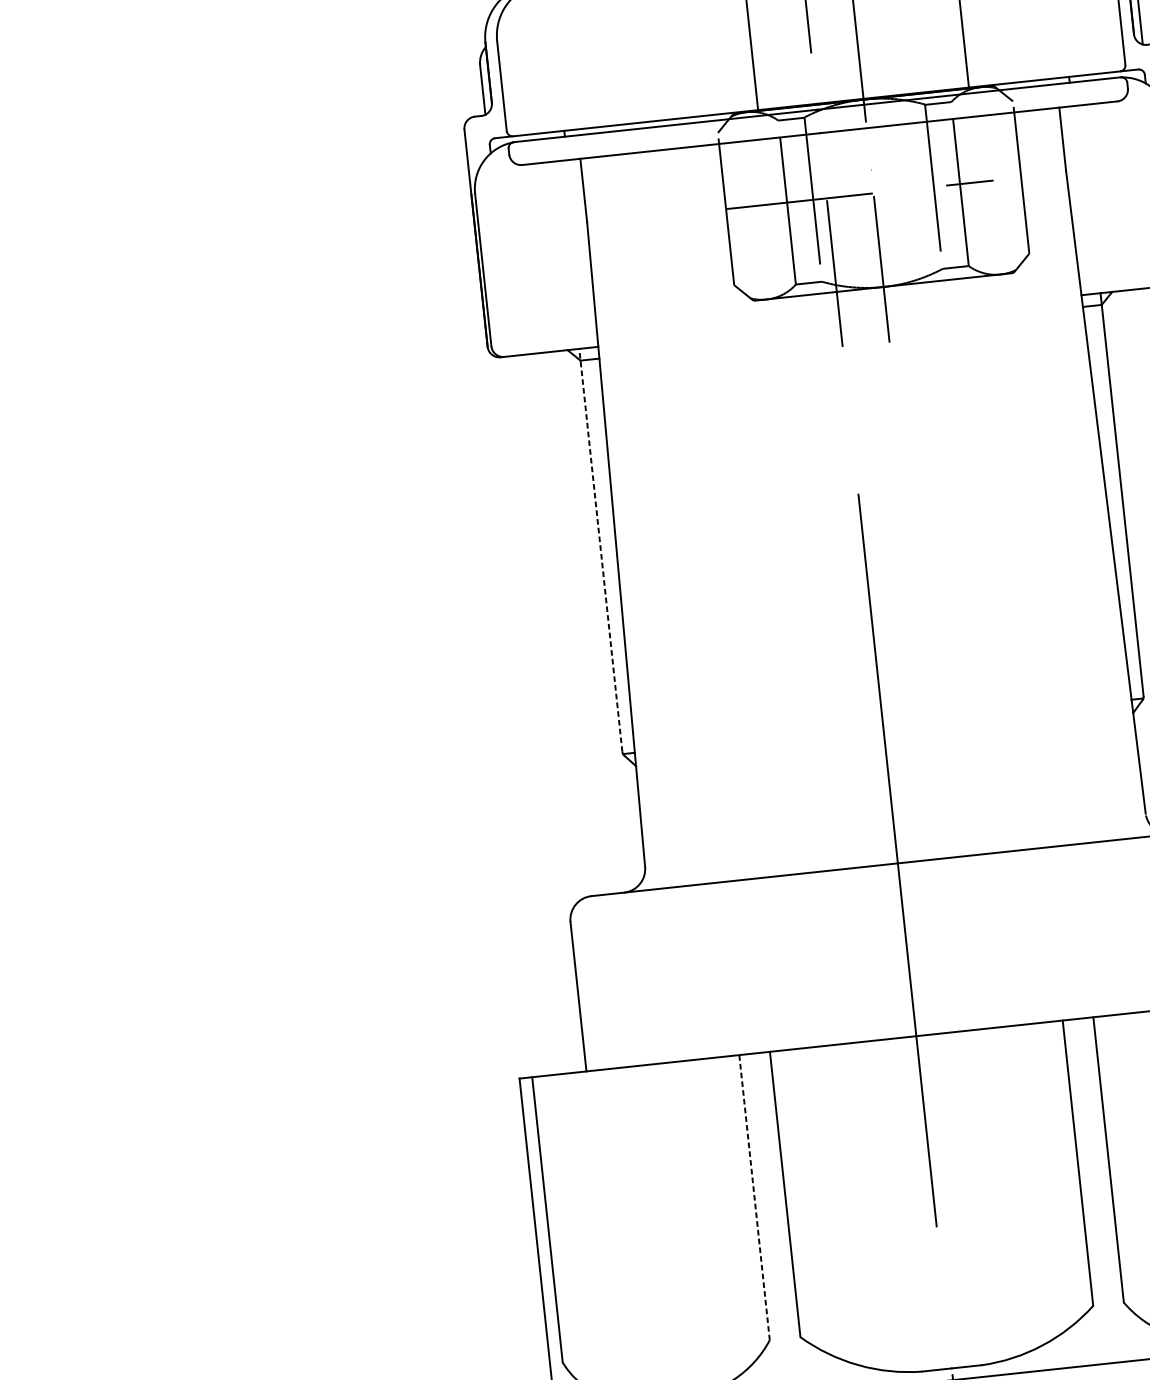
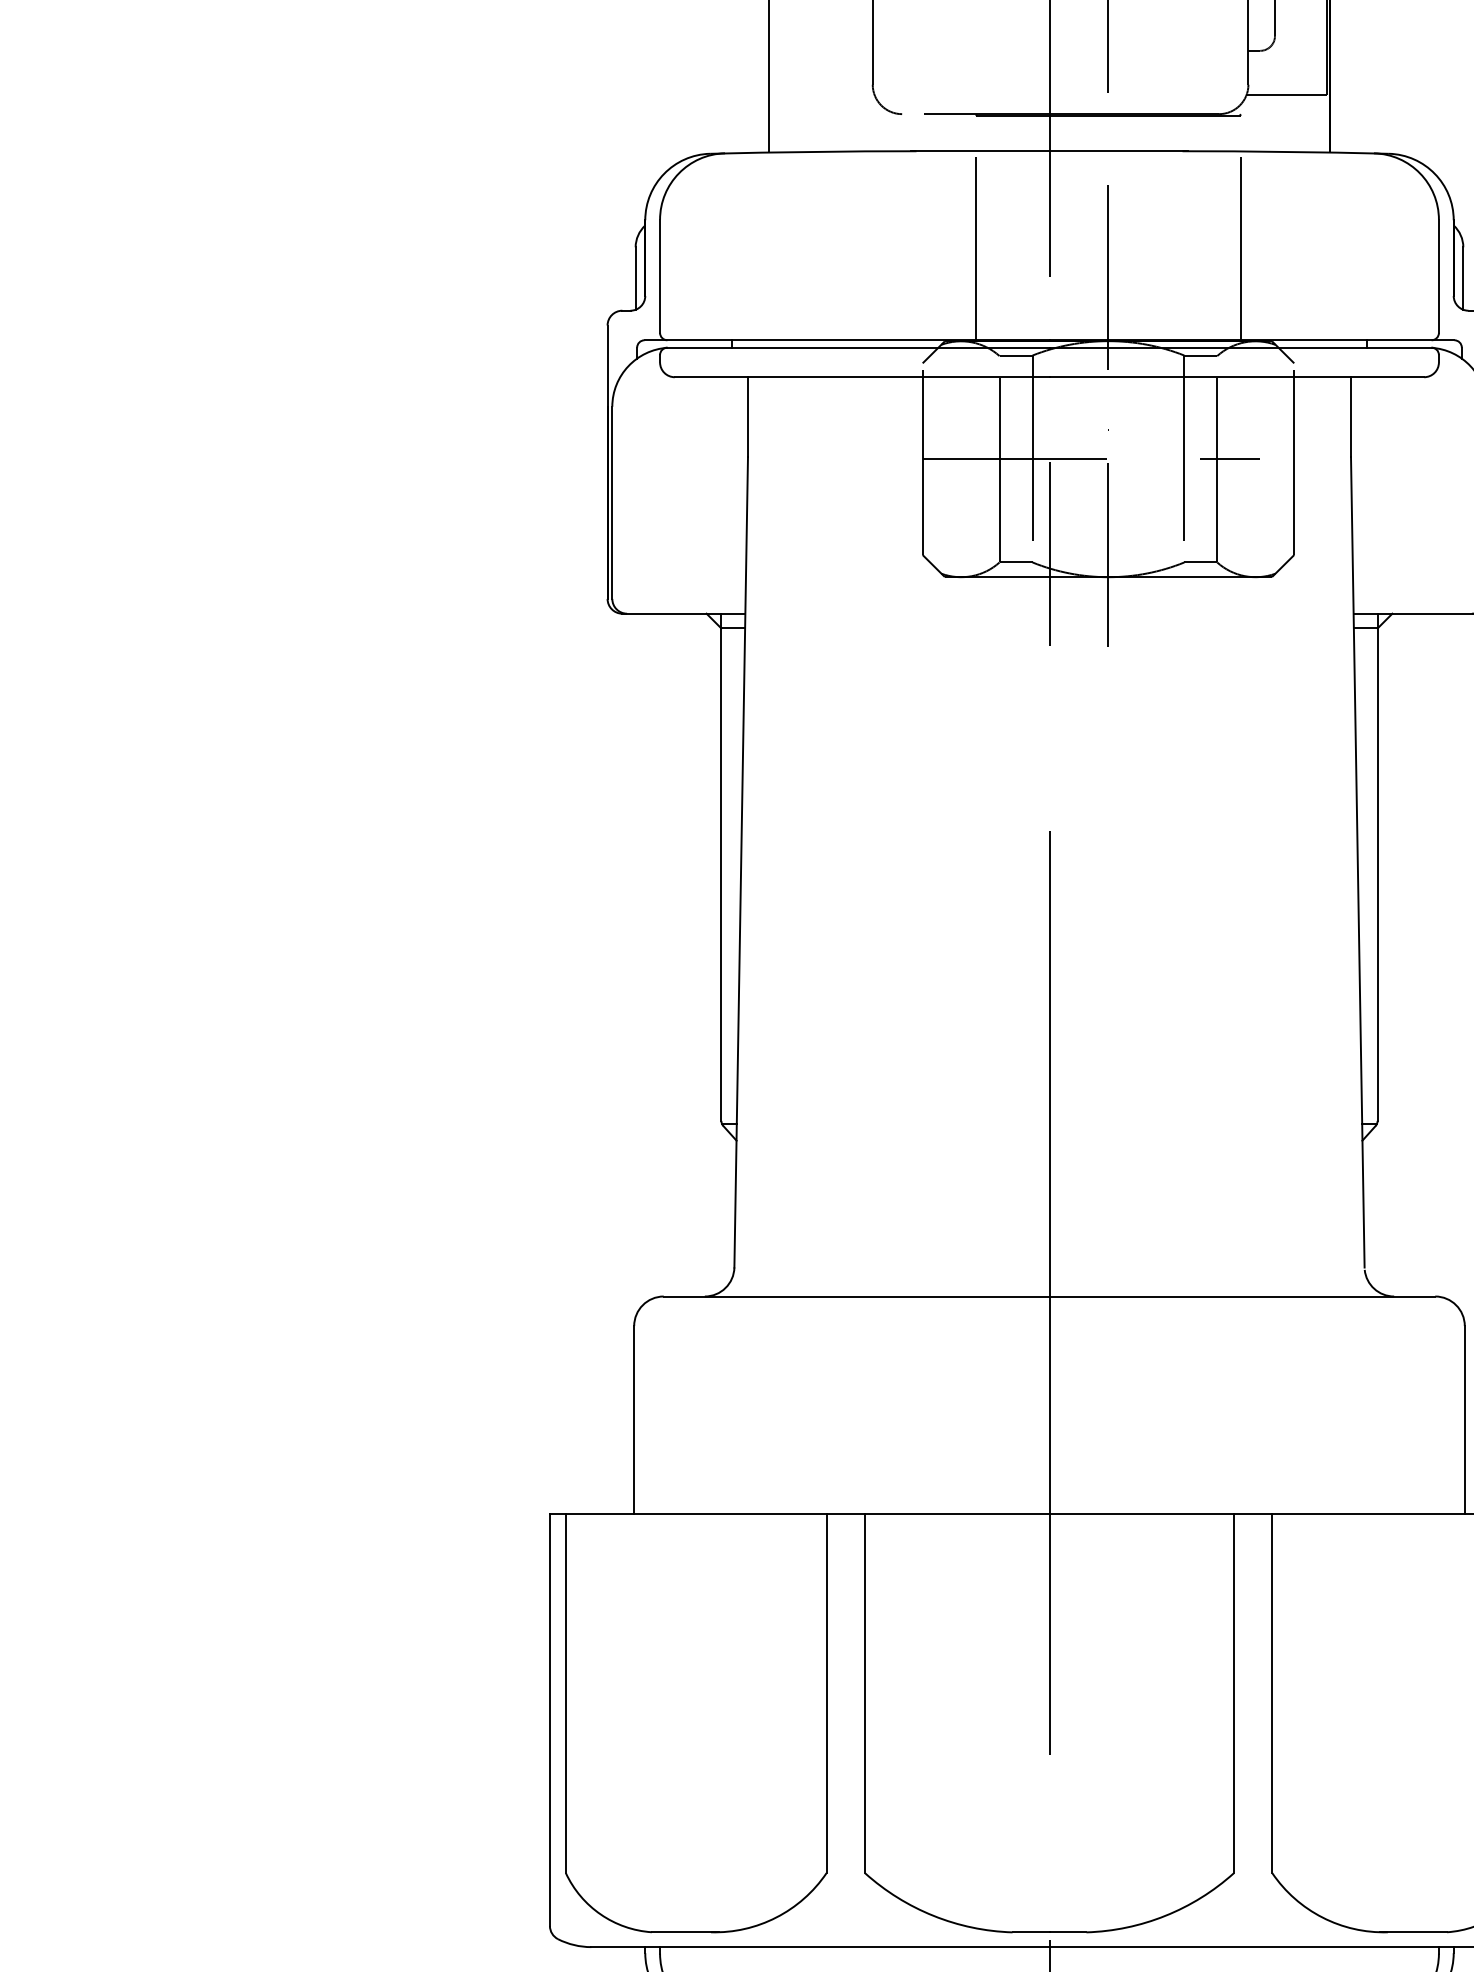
line: (600, 550) -> (721, 867), dashed -> solid
line: (754, 1197) -> (826, 1693), dashed -> solid

